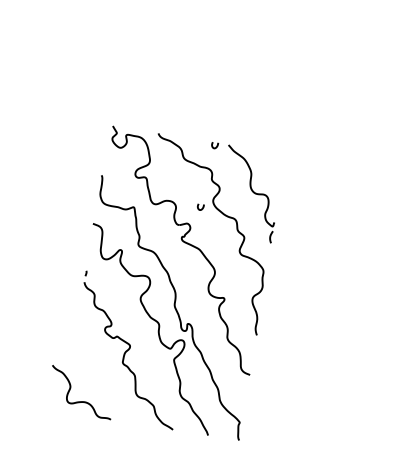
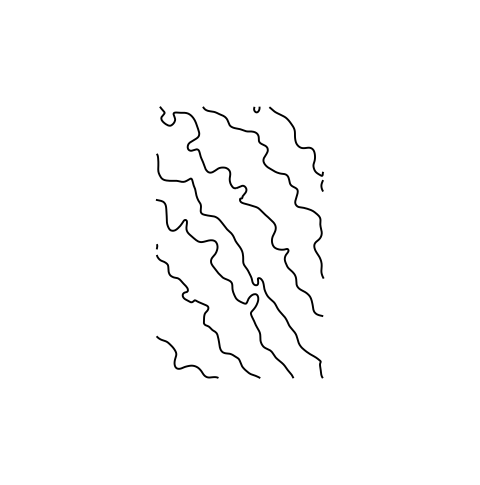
curve: (199, 207) -> (251, 169), removed
curve: (83, 400) -> (190, 364), moved

